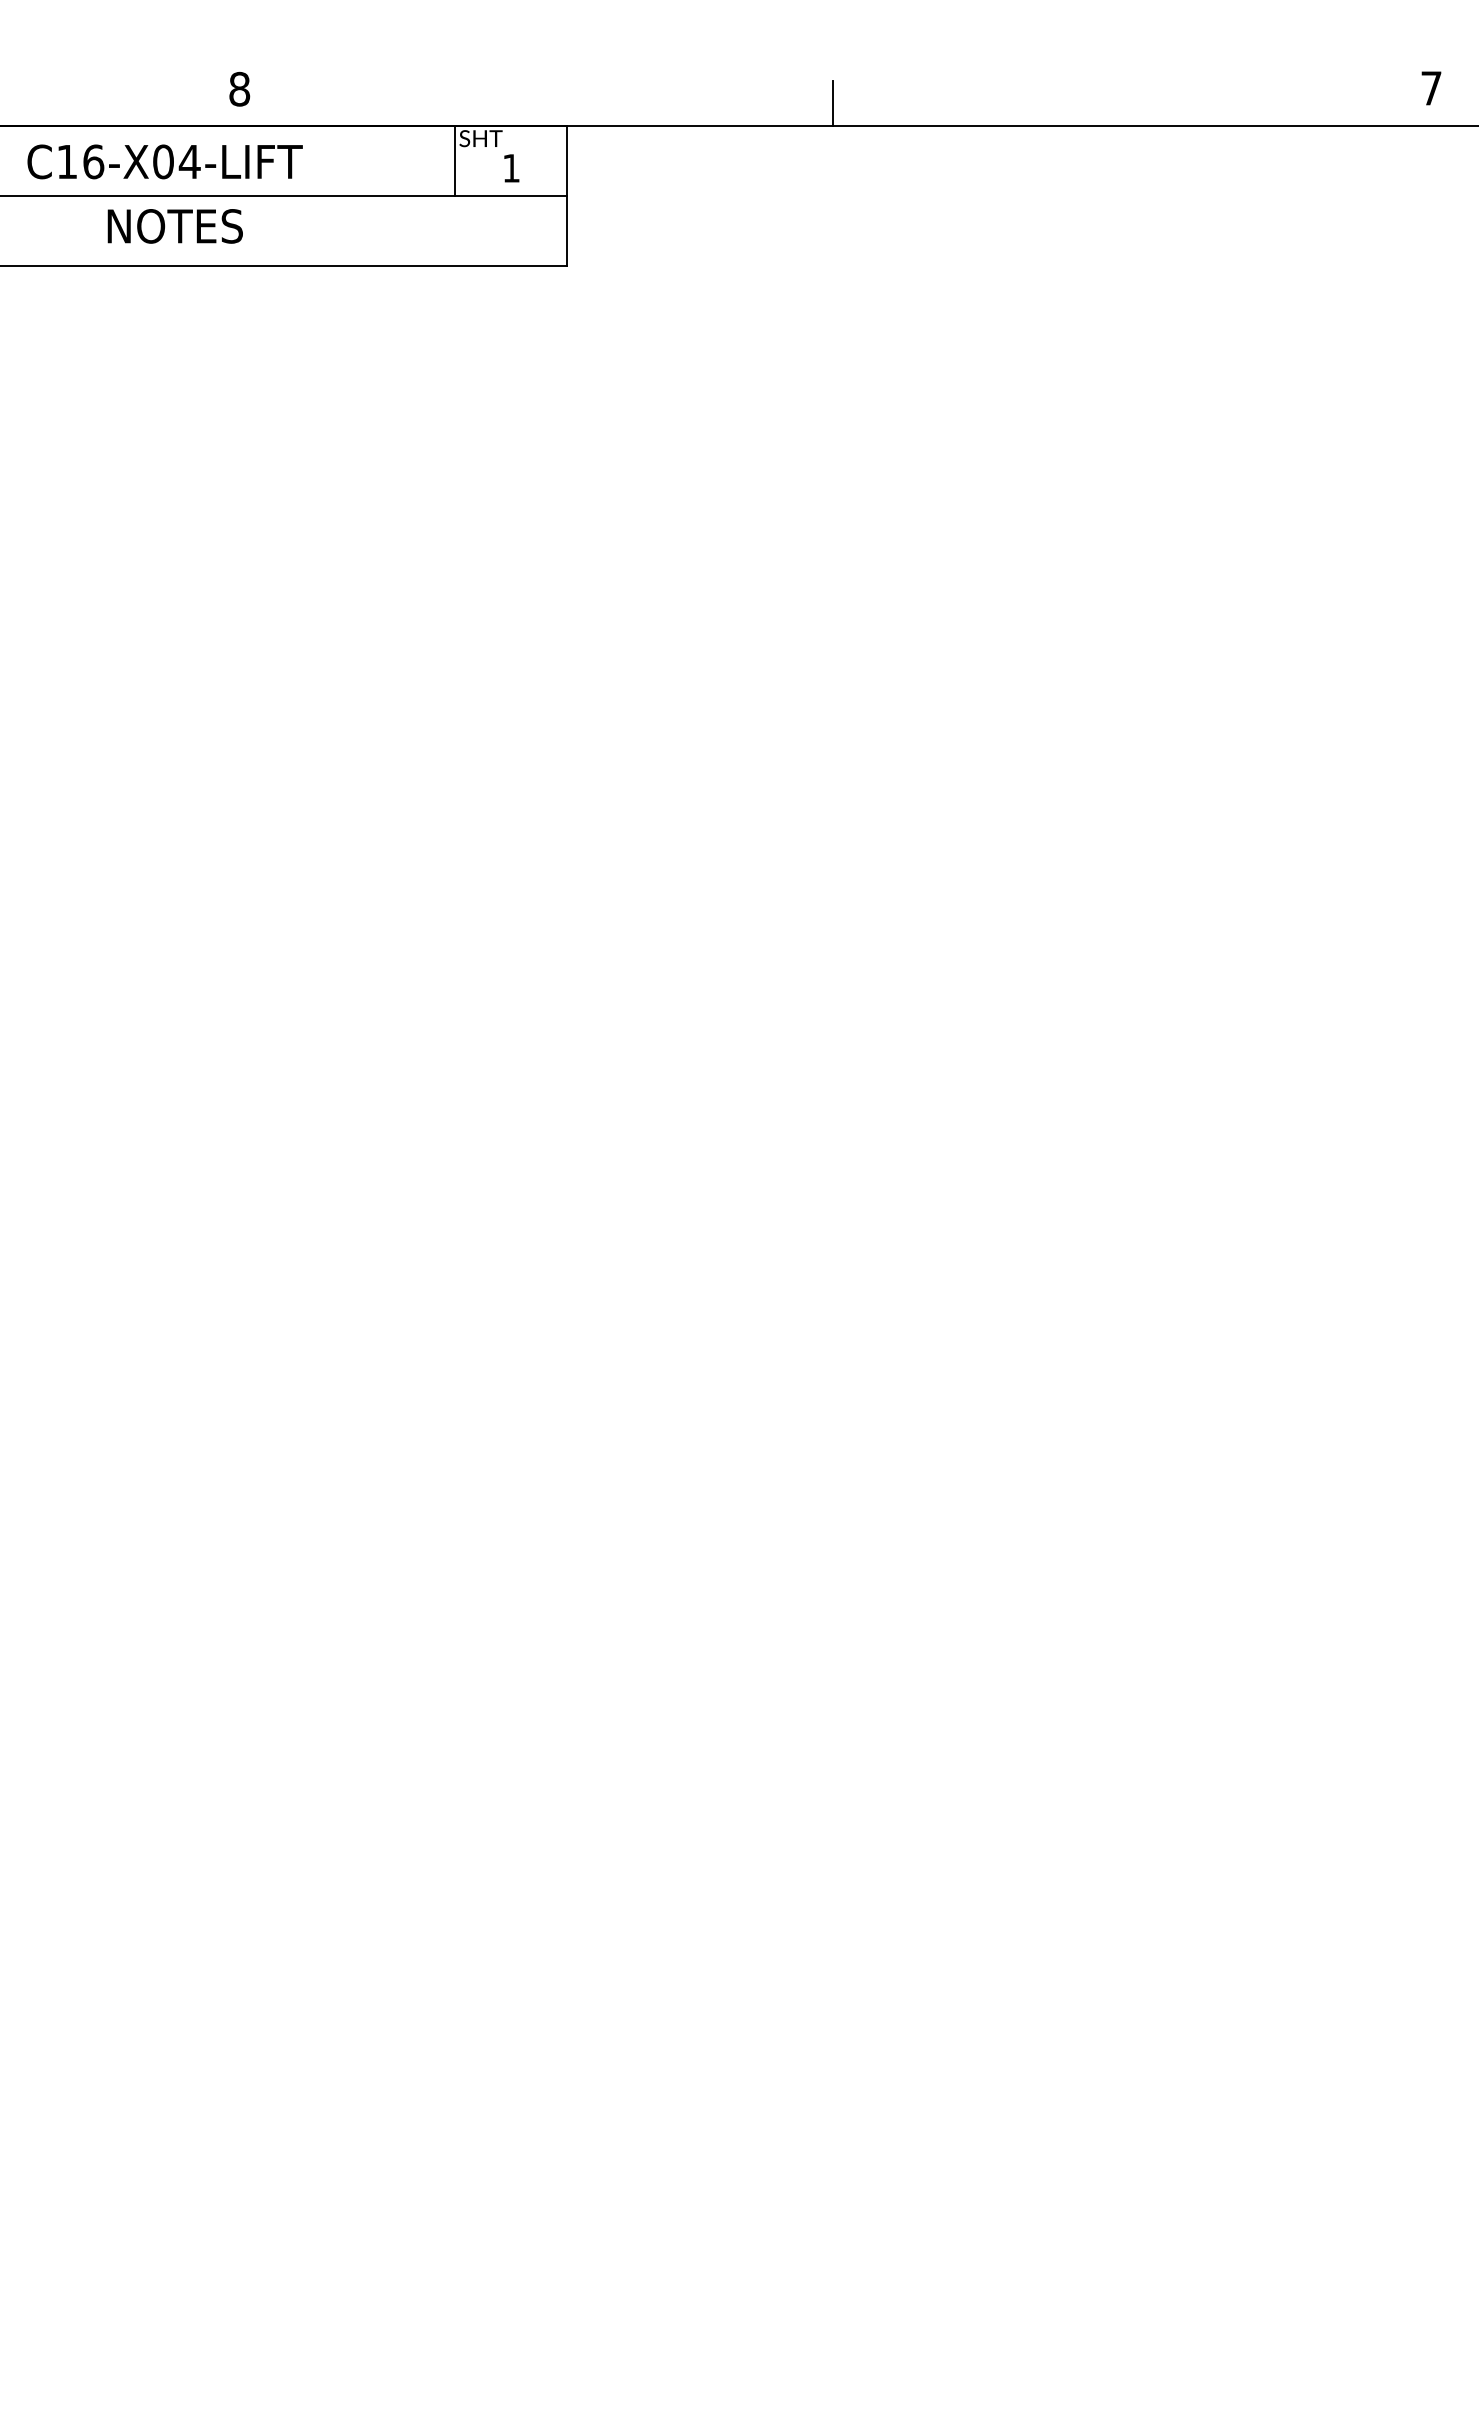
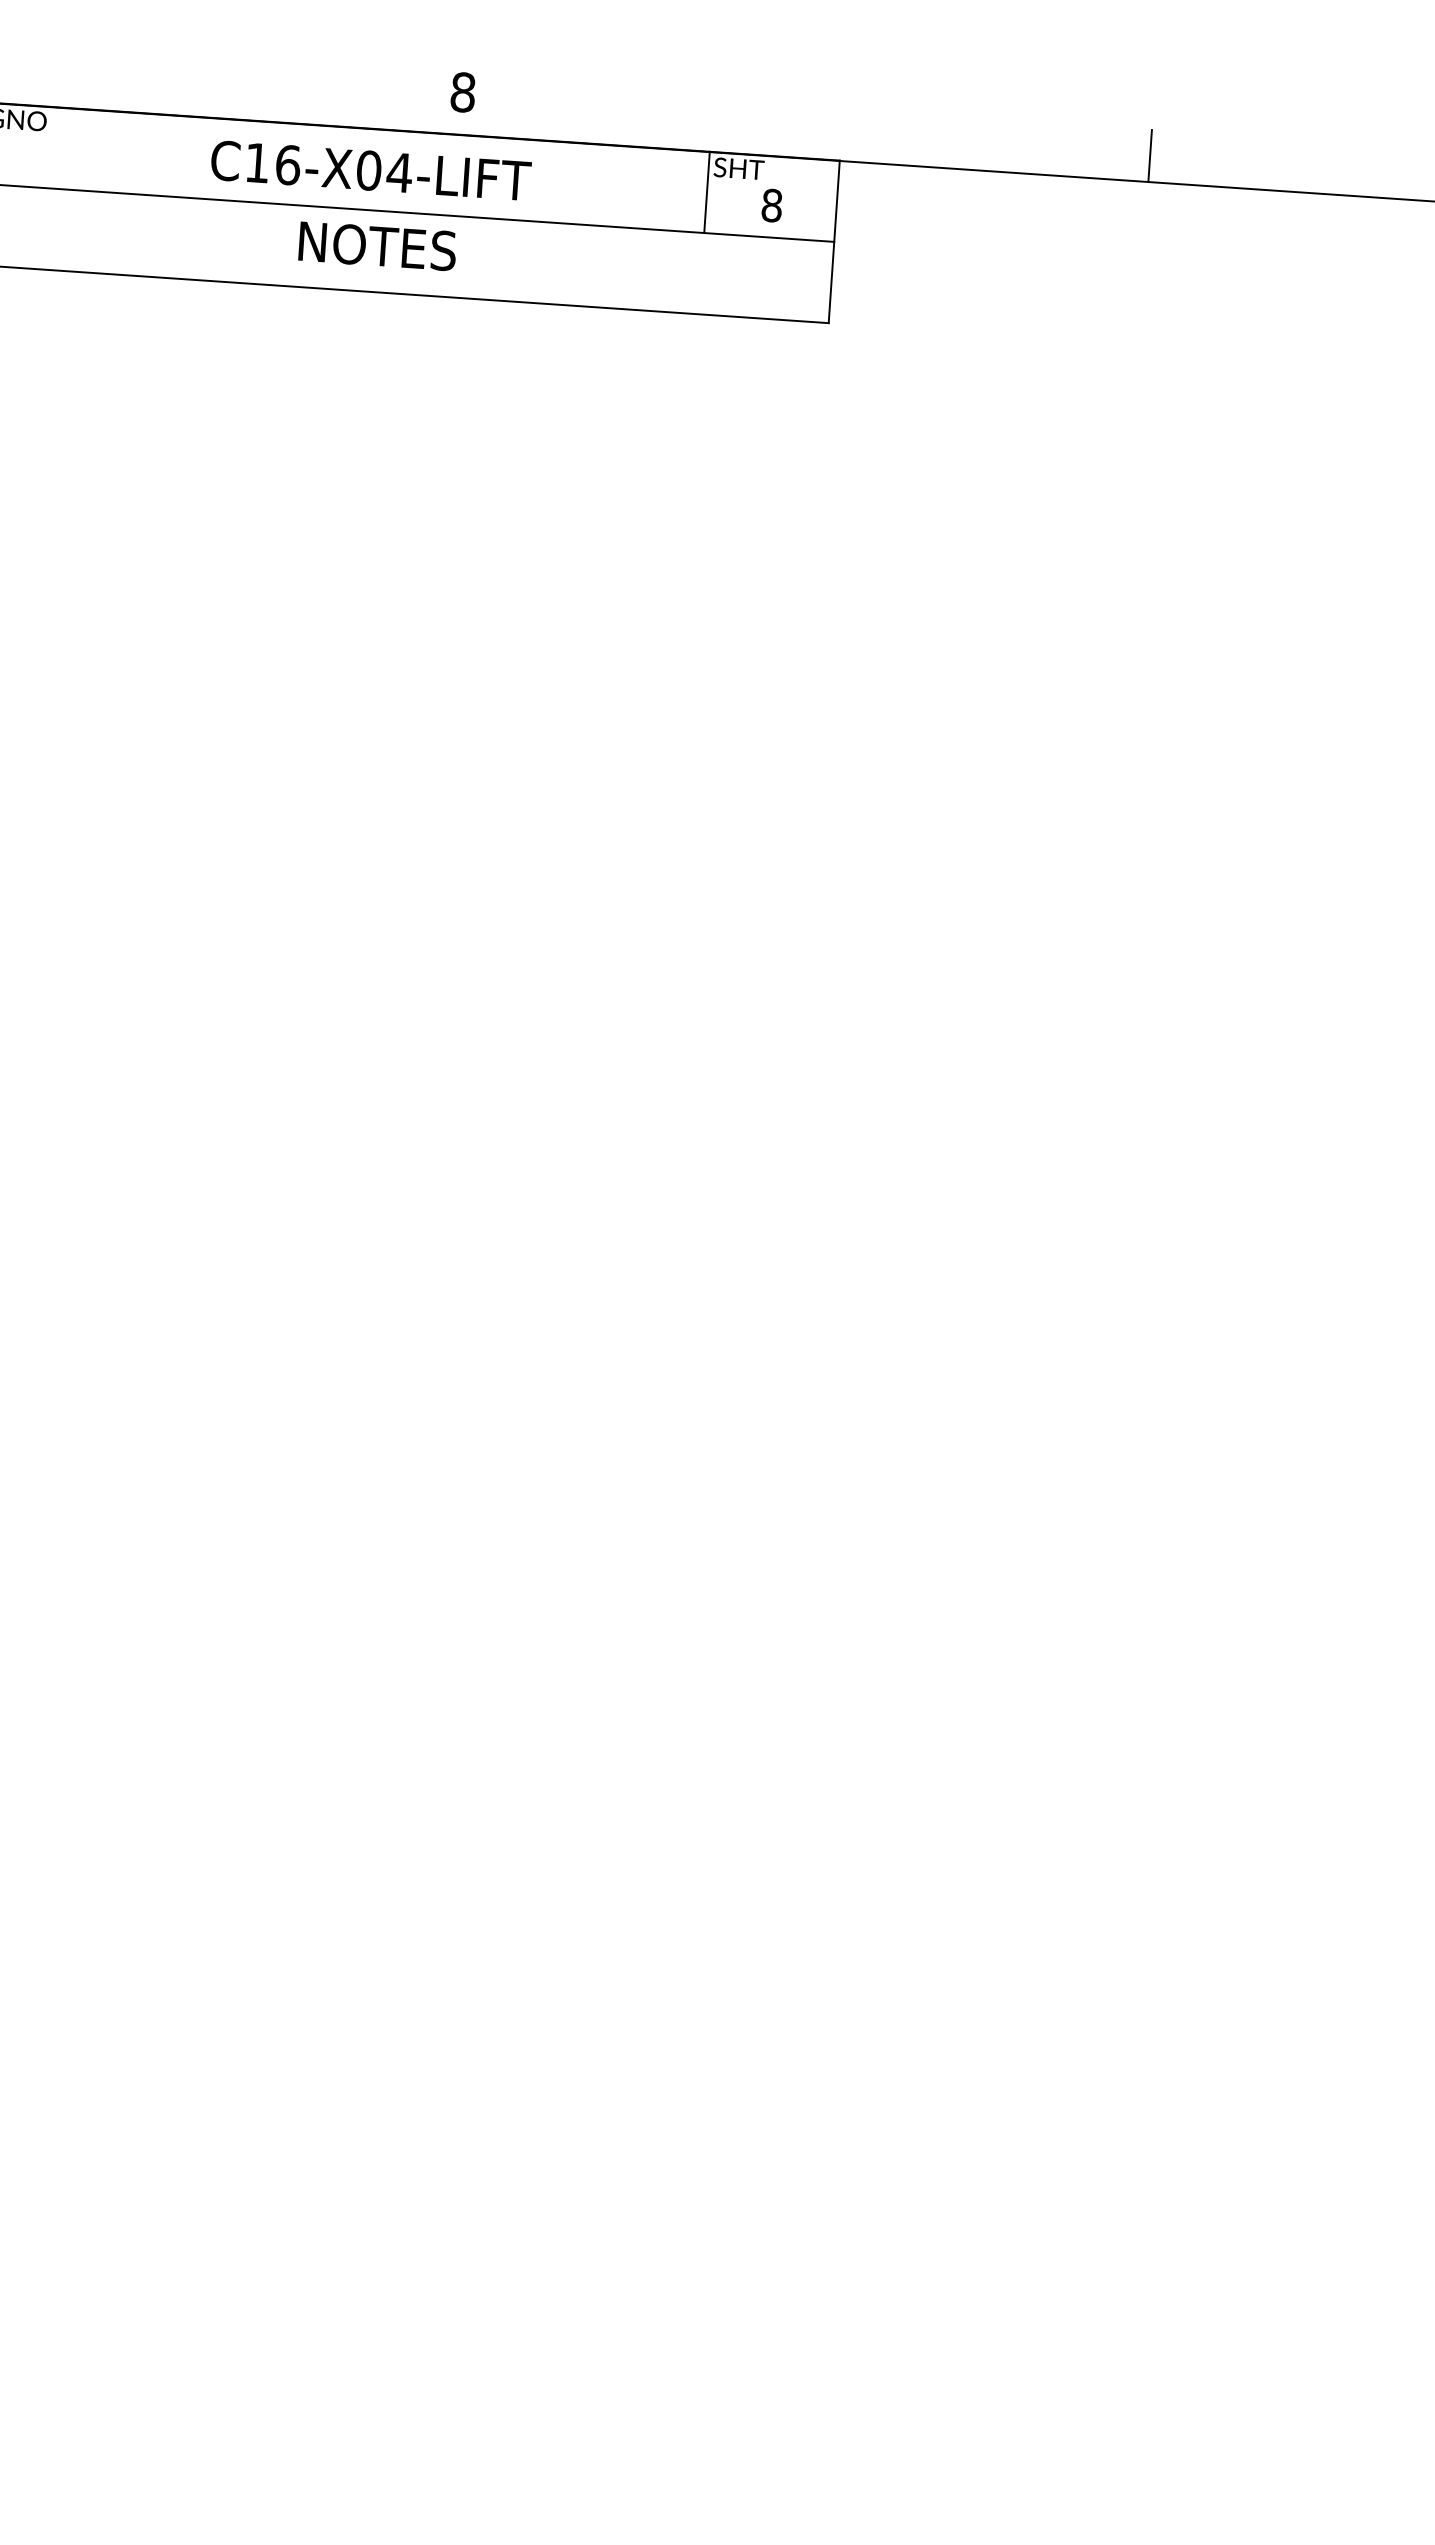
text: (511, 167) -> (772, 204), 1 -> 8

